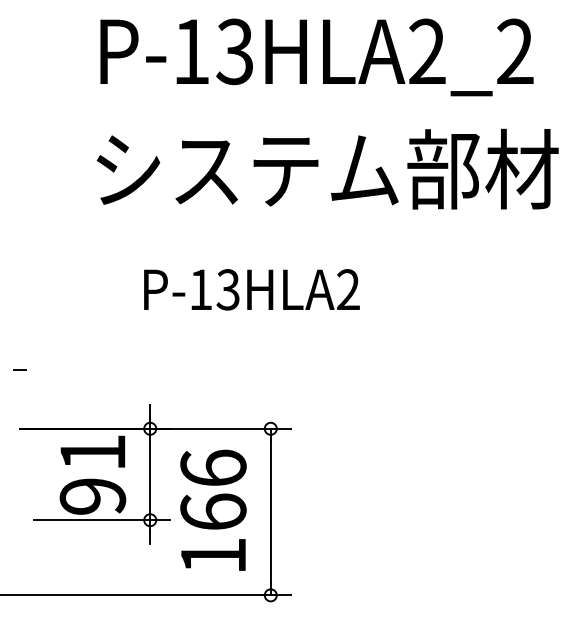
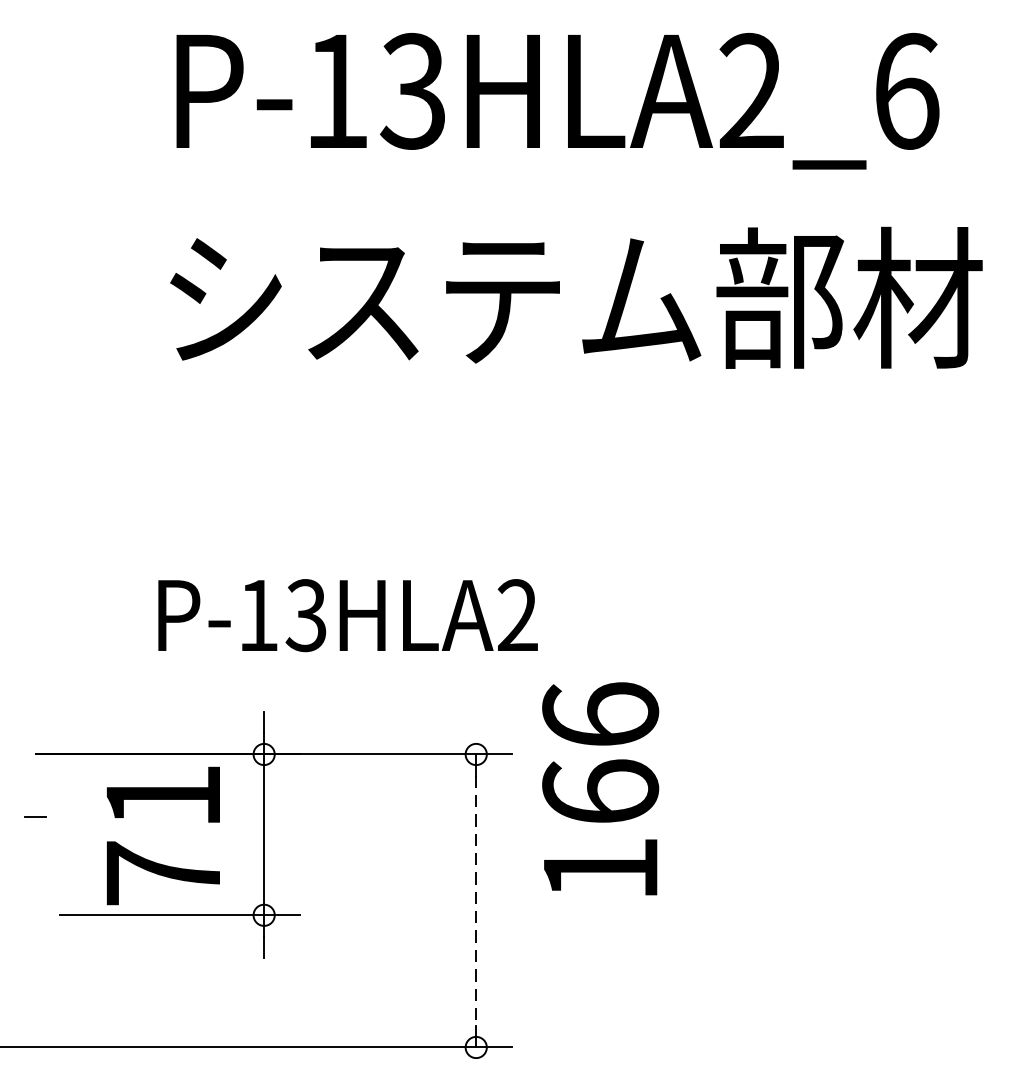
text: (515, 51) -> (906, 90), P-13HLA2_2 -> P-13HLA2_6
text: (251, 289) -> (347, 614), moved
line: (19, 369) -> (34, 815), moved
text: (92, 496) -> (162, 873), 91 -> 71
text: (213, 509) -> (600, 787), moved
line: (270, 512) -> (475, 901), solid -> dashed

